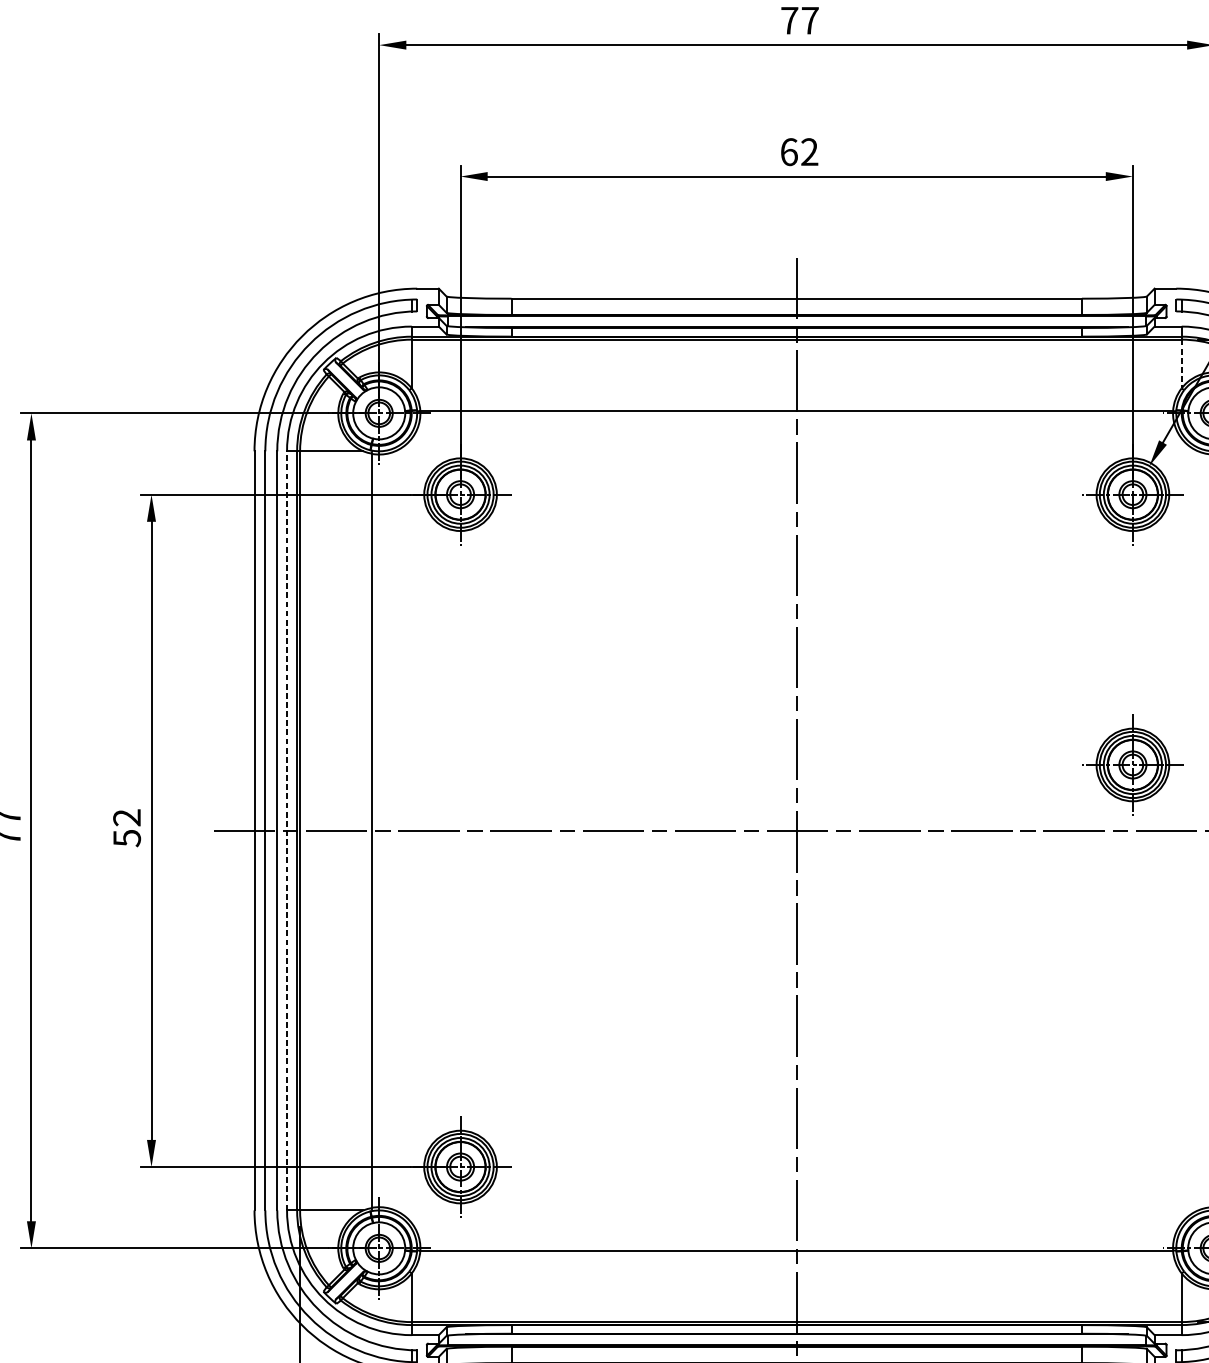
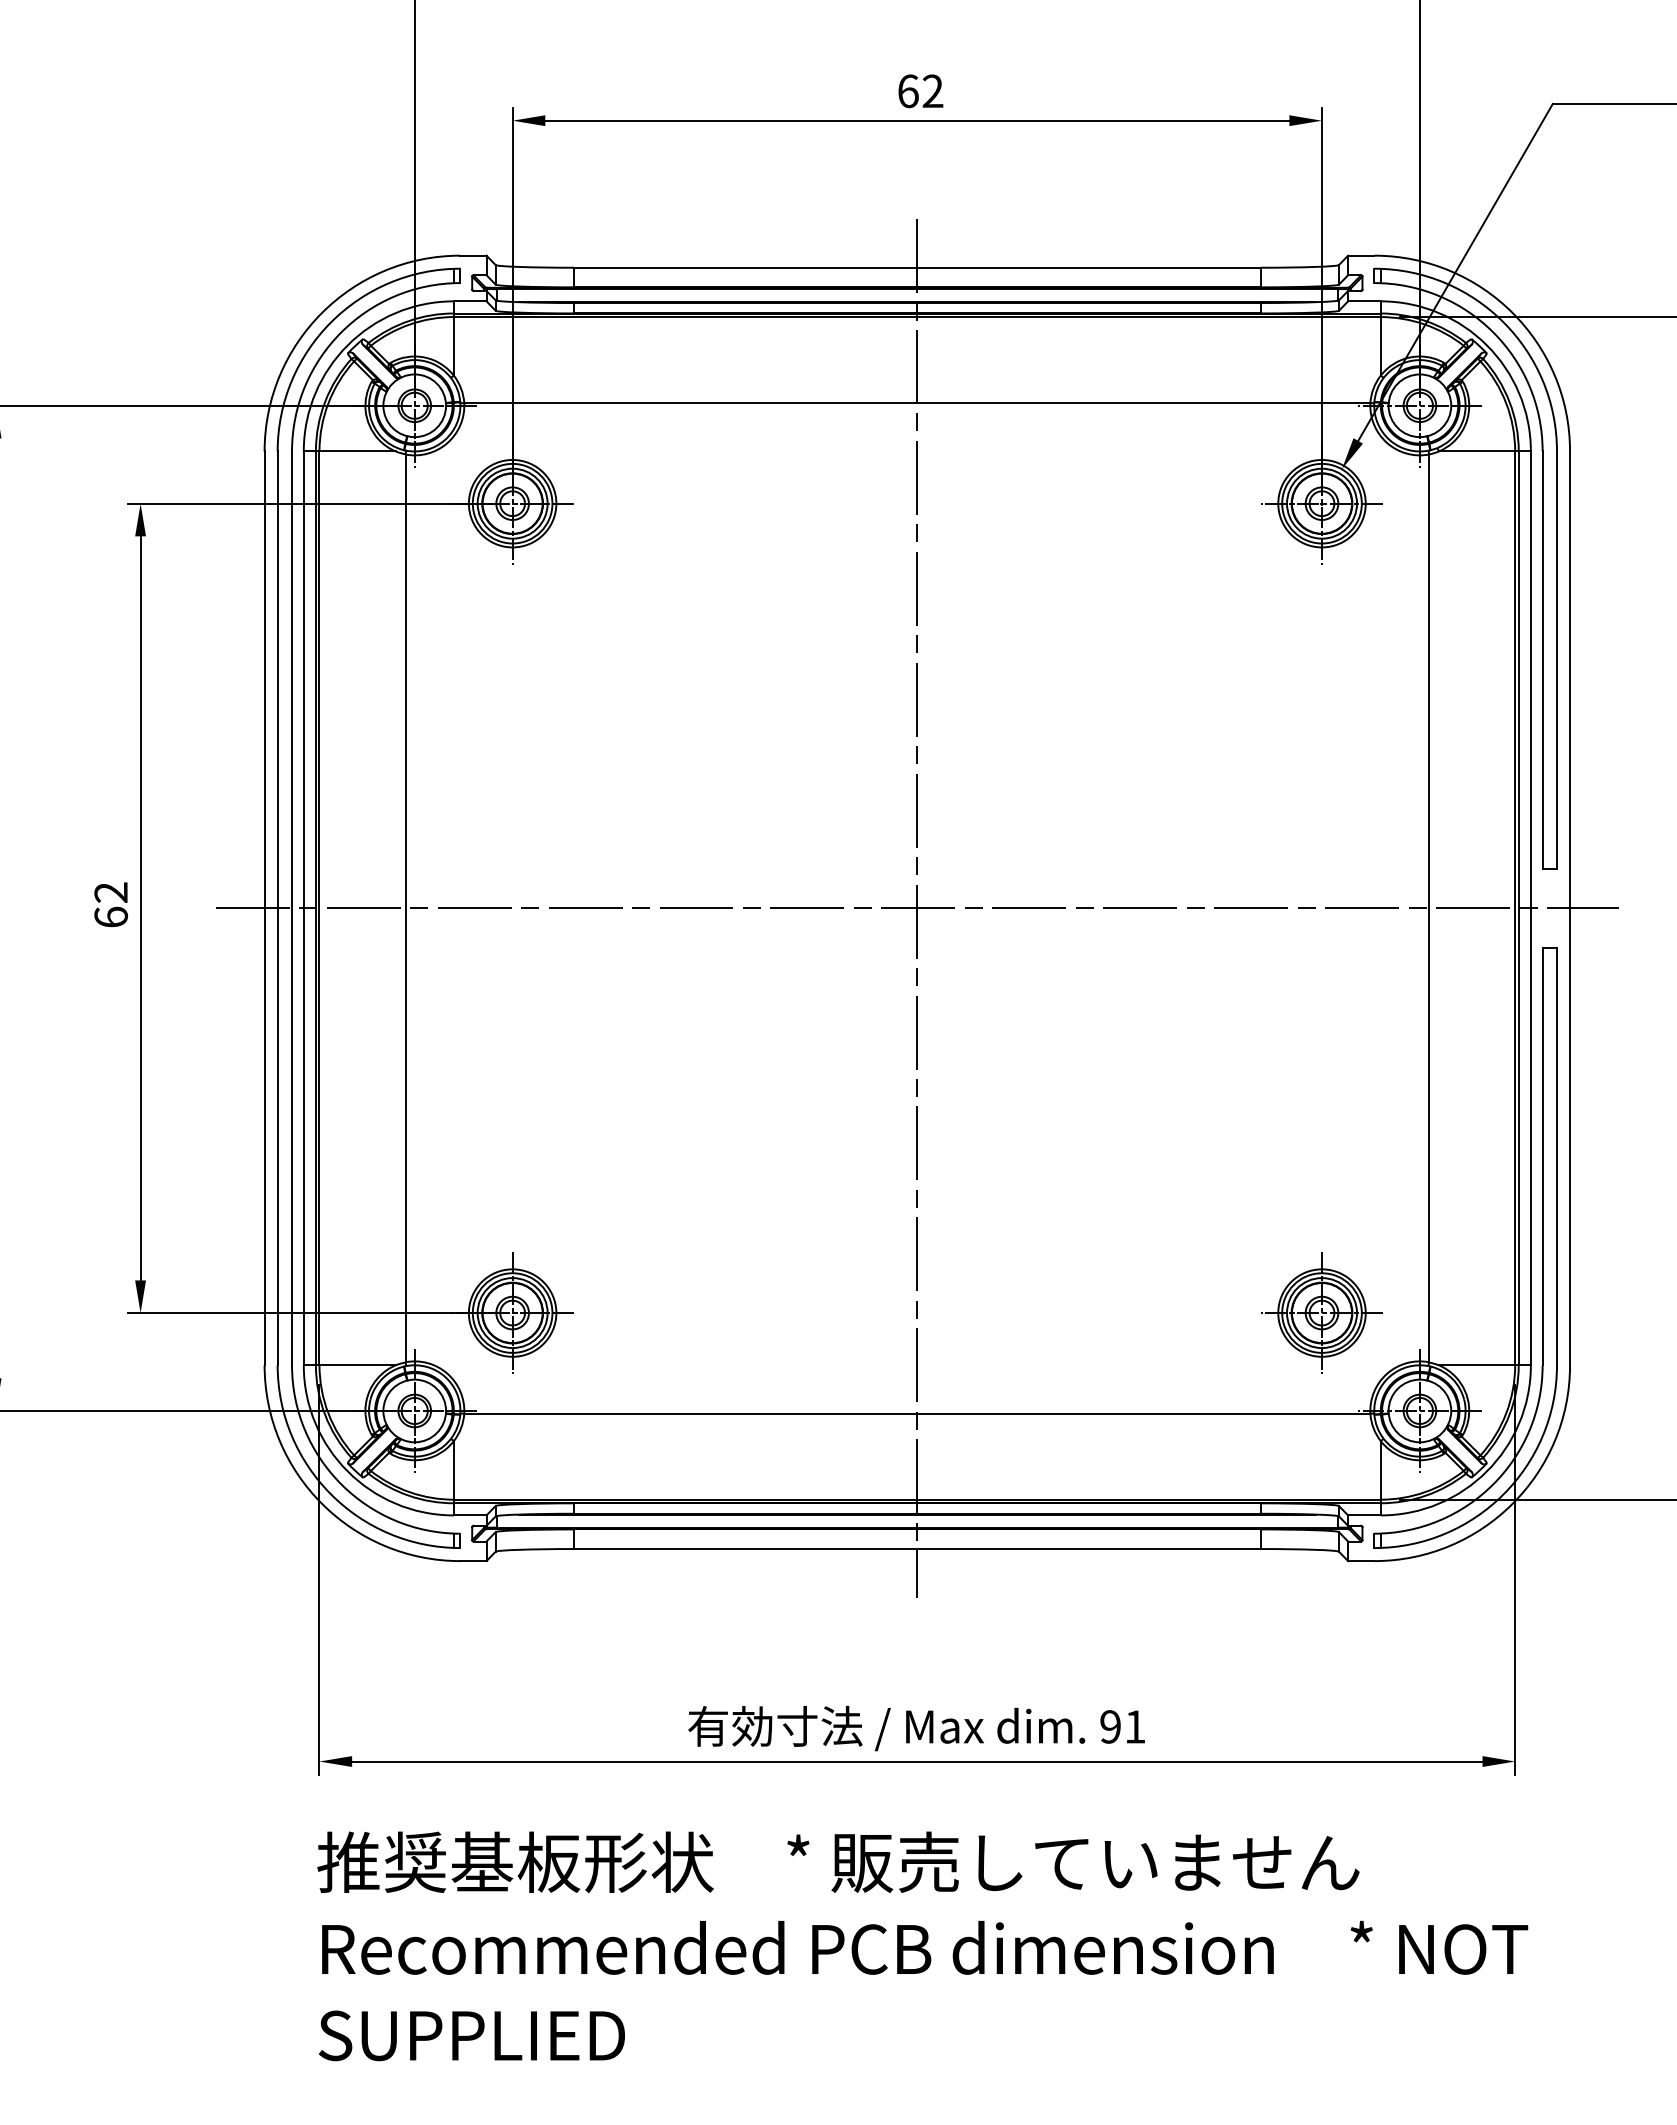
line: (1181, 364) -> (1380, 346), dashed -> solid
part: (1132, 764) -> (1321, 1312), moved
line: (286, 830) -> (303, 908), dashed -> solid
text: (127, 838) -> (111, 917), 52 -> 62

